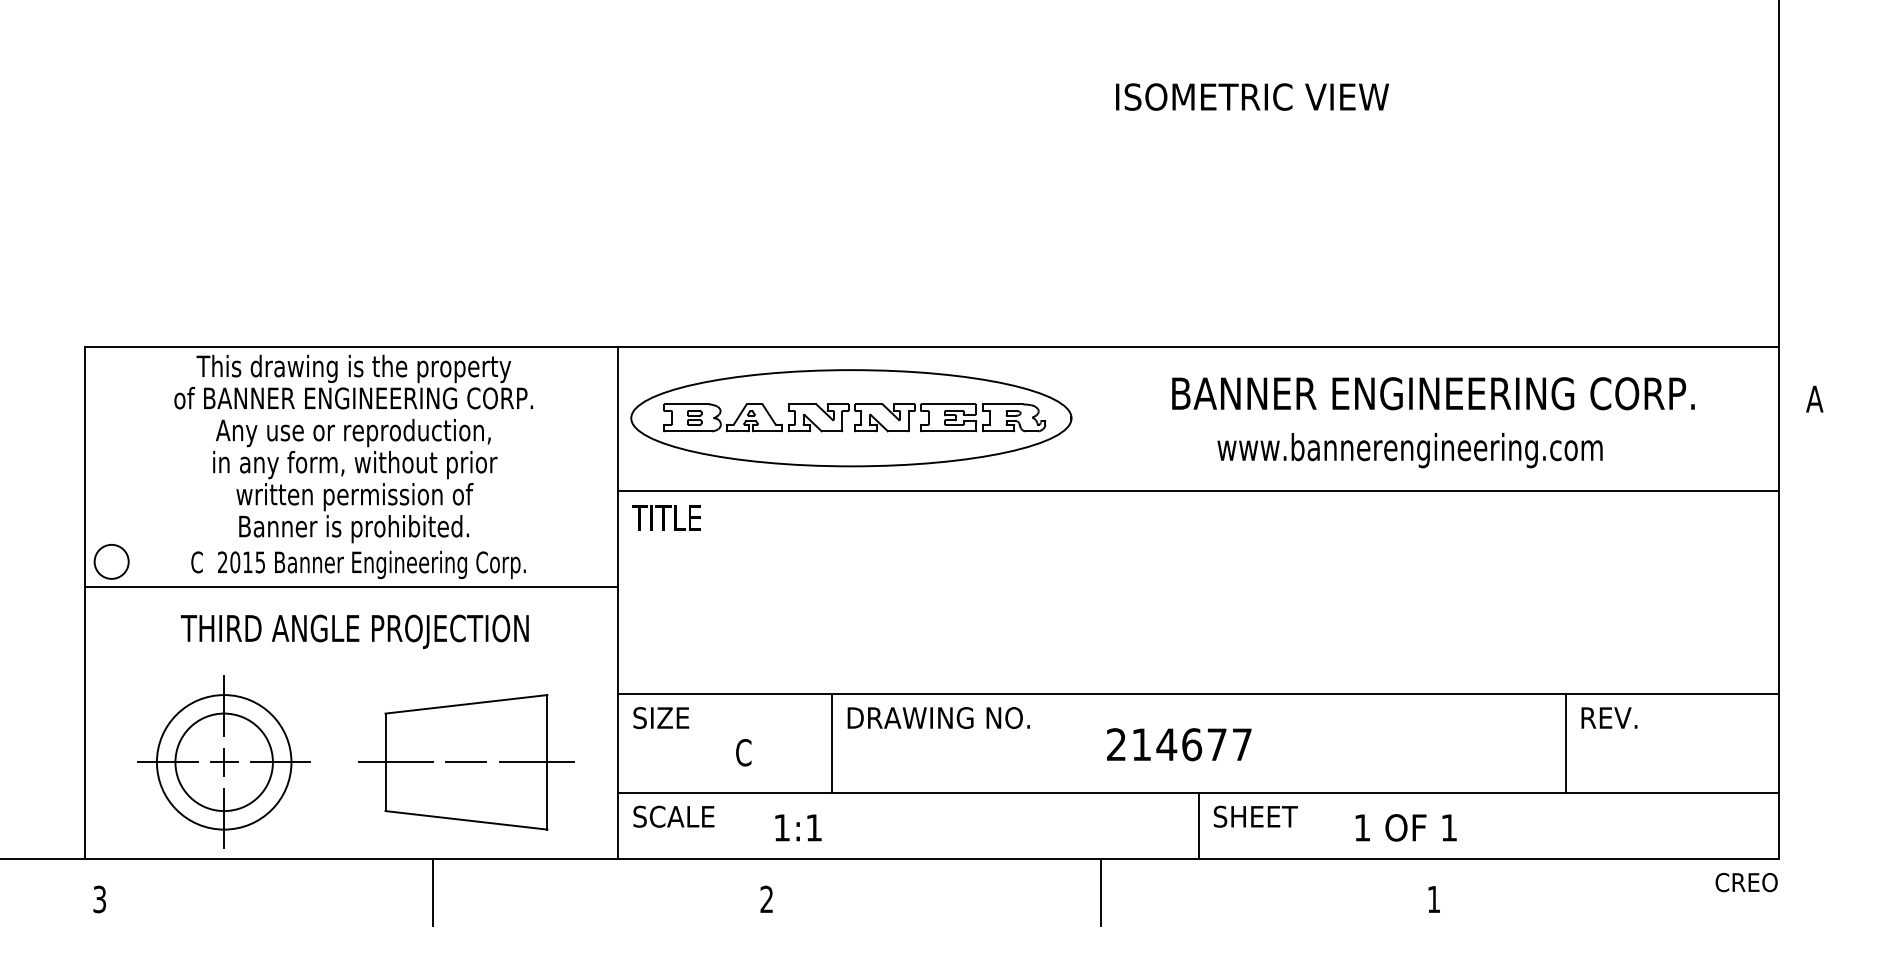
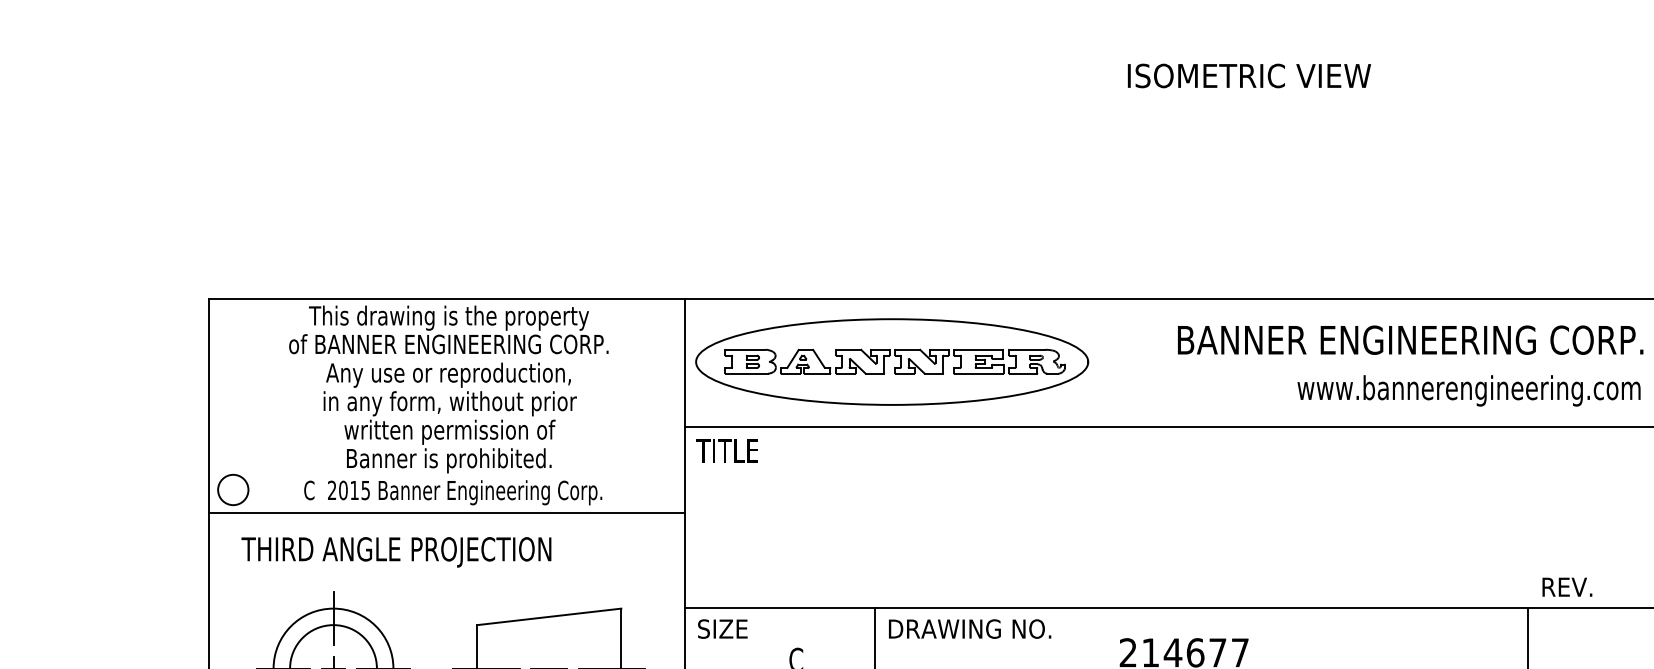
text: (1409, 450) -> (1468, 390), moved
text: (354, 631) -> (396, 552), moved
text: (1609, 717) -> (1567, 586), moved

